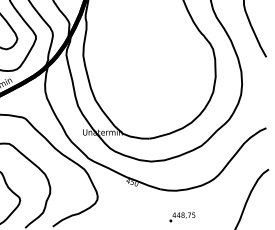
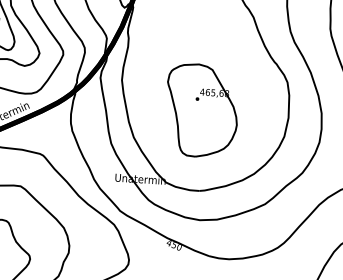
part: (147, 75) -> (201, 110), added

